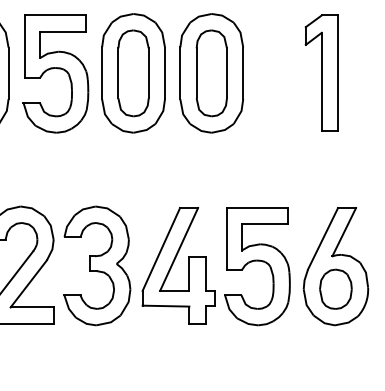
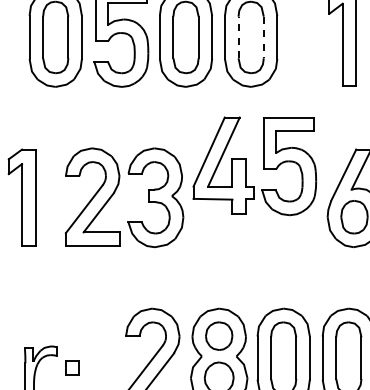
line: (196, 73) -> (238, 37), solid -> dashed
line: (226, 73) -> (263, 37), solid -> dashed
part: (206, 266) -> (246, 166), moved

